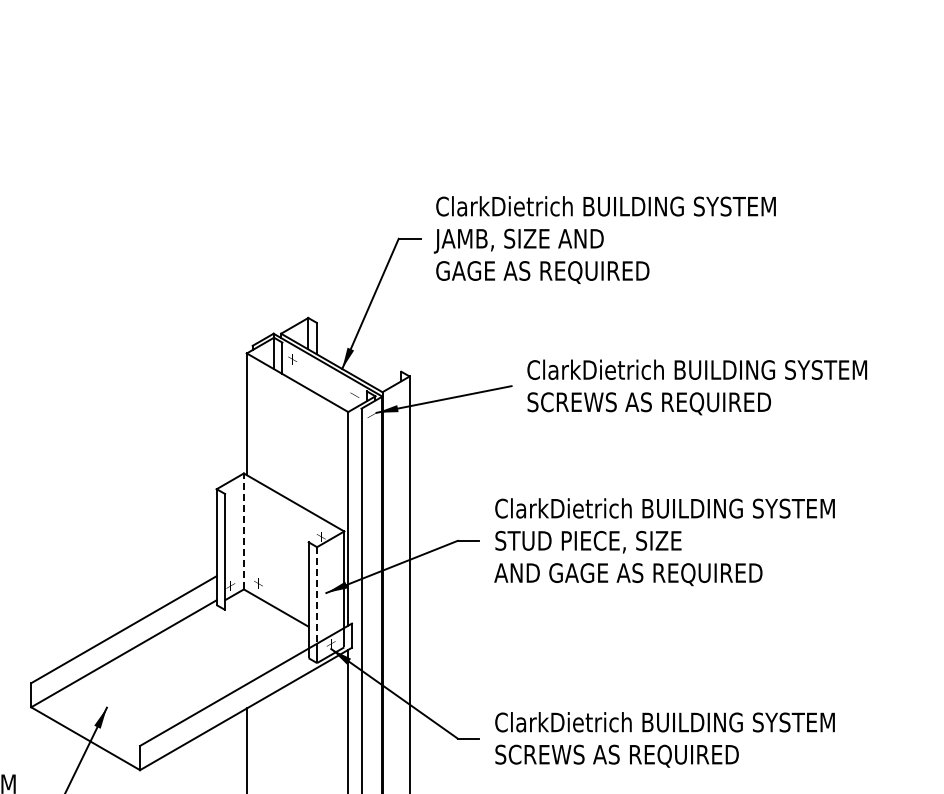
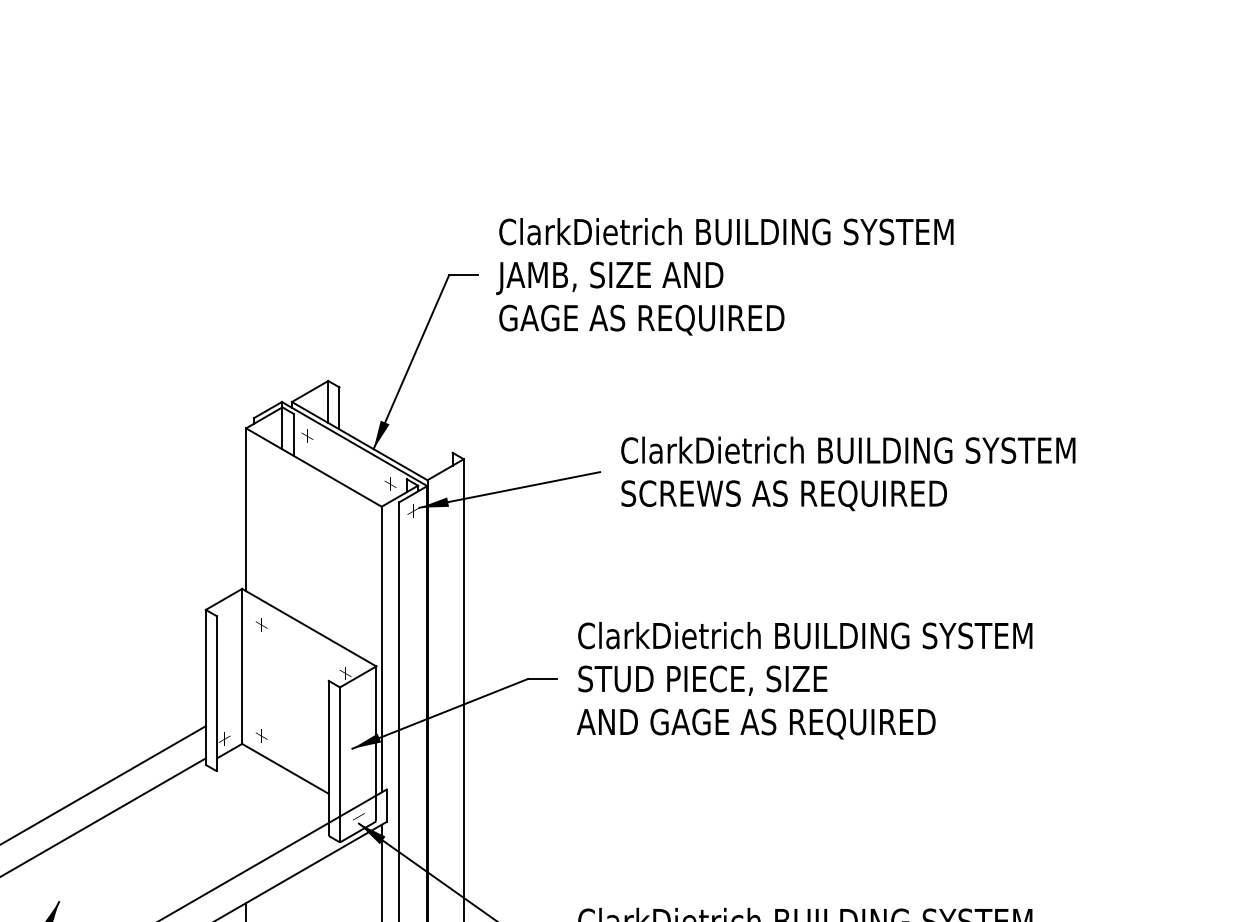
part: (258, 500) -> (261, 625), added
line: (243, 531) -> (241, 666), dashed -> solid
line: (317, 595) -> (340, 752), dashed -> solid

